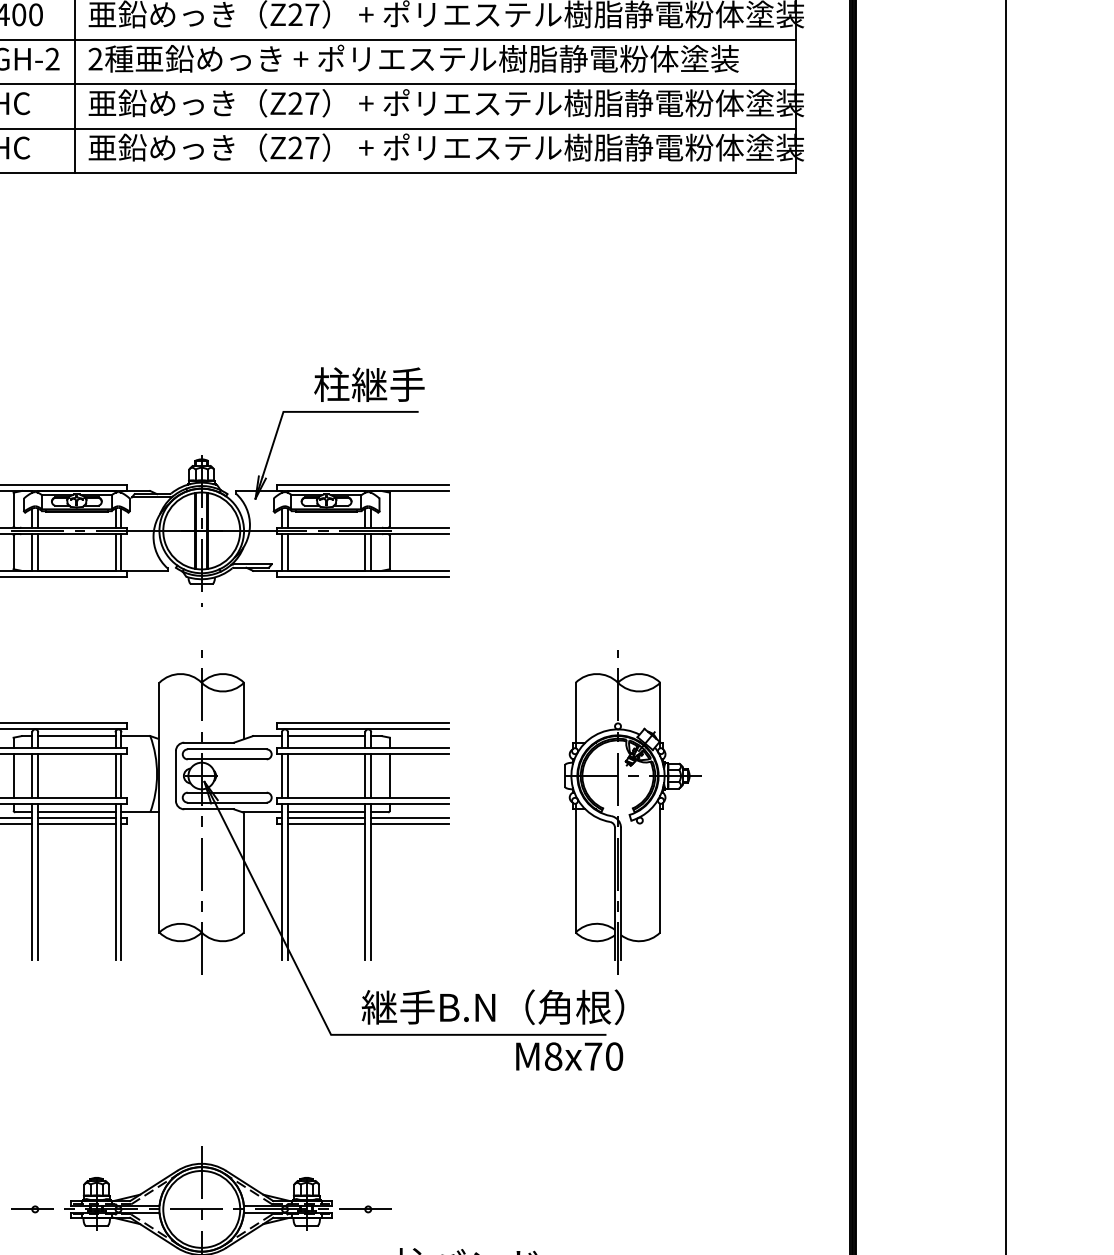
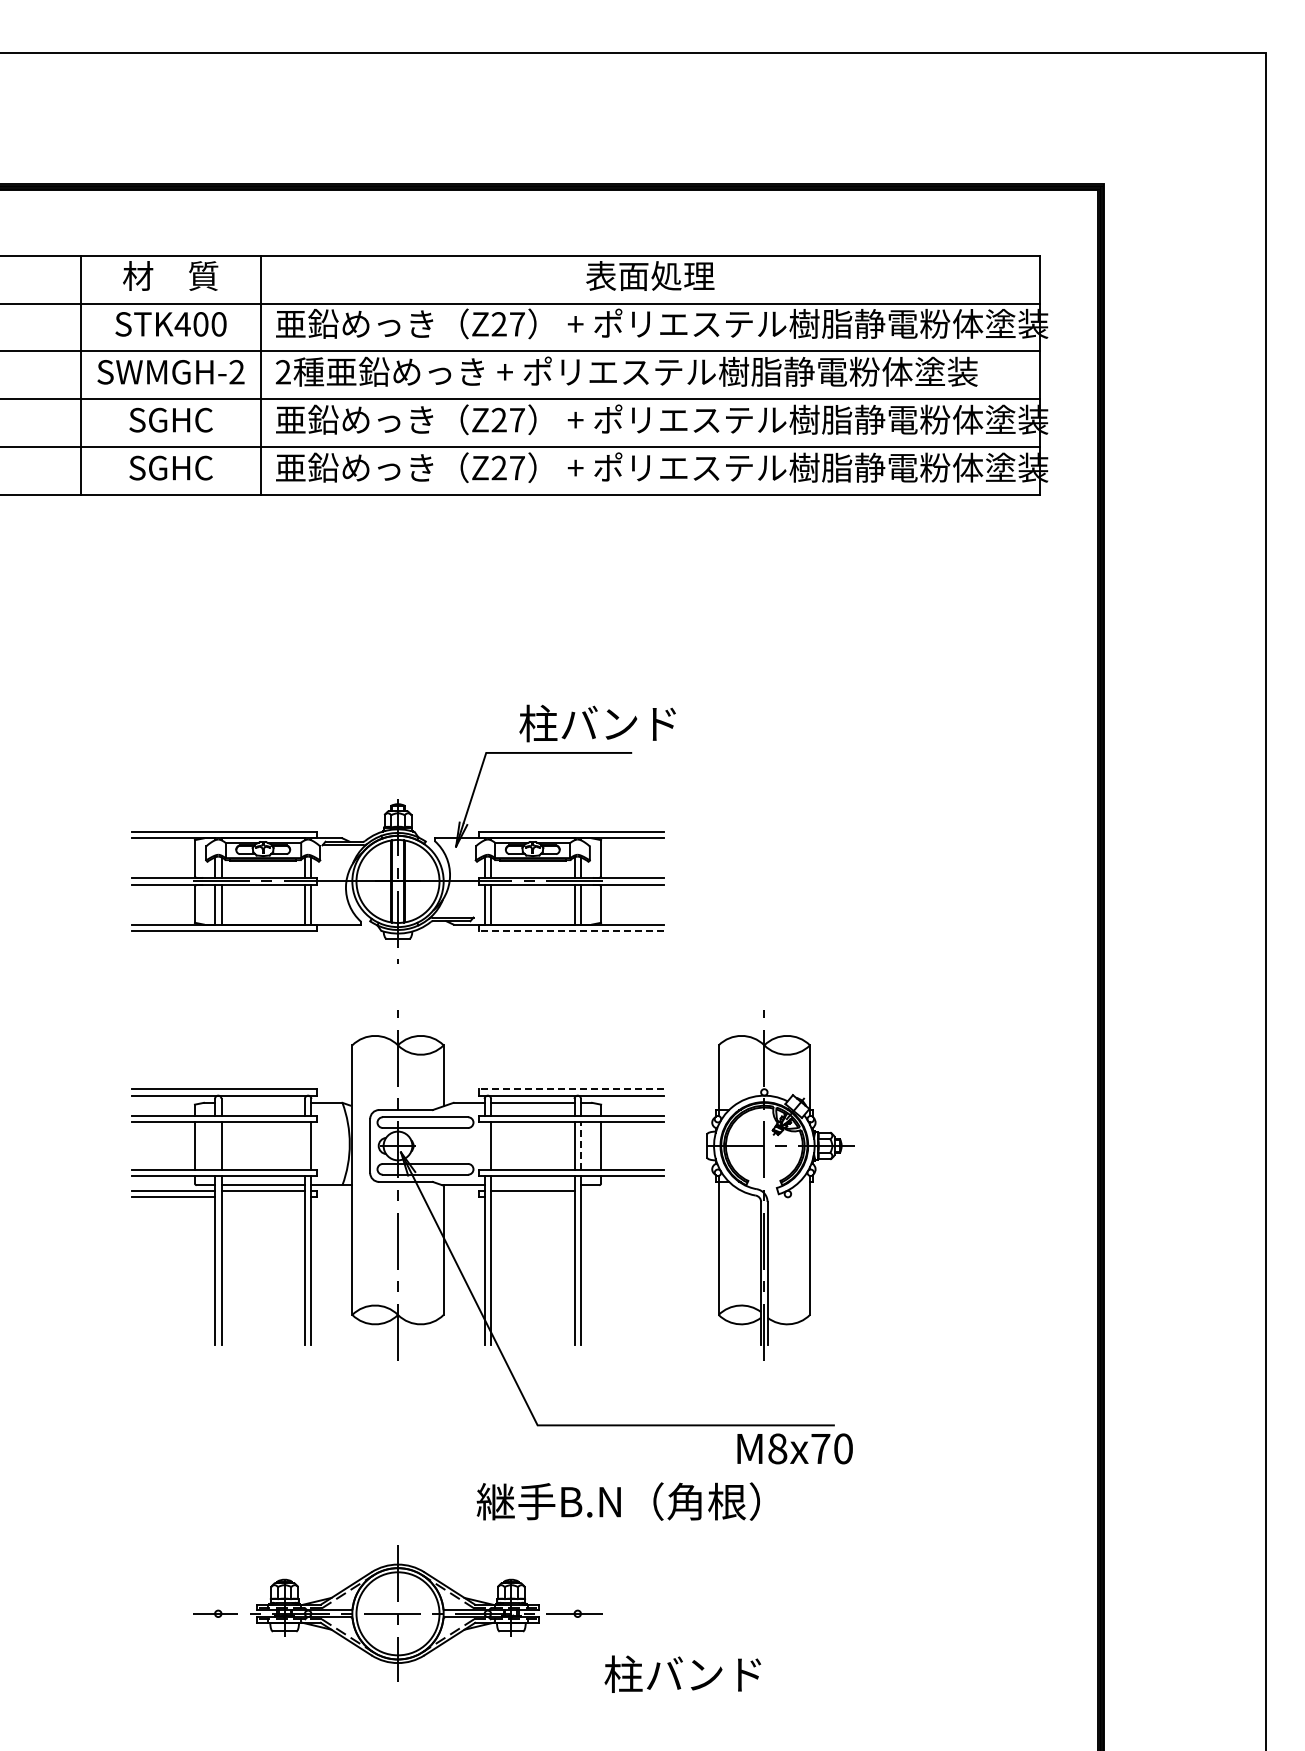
text: (405, 384) -> (617, 723), 柱継手 -> 柱バンド
line: (362, 577) -> (571, 931), solid -> dashed
line: (362, 723) -> (571, 1089), solid -> dashed
line: (76, 735) -> (262, 1102), removed
line: (32, 775) -> (215, 1145), removed
line: (115, 775) -> (304, 1145), removed
line: (281, 775) -> (484, 1145), removed
line: (370, 775) -> (580, 1145), solid -> dashed
line: (326, 812) -> (532, 1185), removed
part: (632, 812) -> (780, 1185), moved
line: (409, 817) -> (622, 1190), removed
line: (76, 823) -> (262, 1197), removed
line: (326, 823) -> (532, 1197), removed
line: (409, 823) -> (622, 1197), removed
text: (492, 1007) -> (617, 1501), moved

